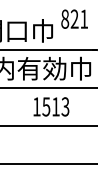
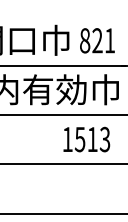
text: (74, 18) -> (97, 39), moved
text: (51, 106) -> (86, 139), moved

